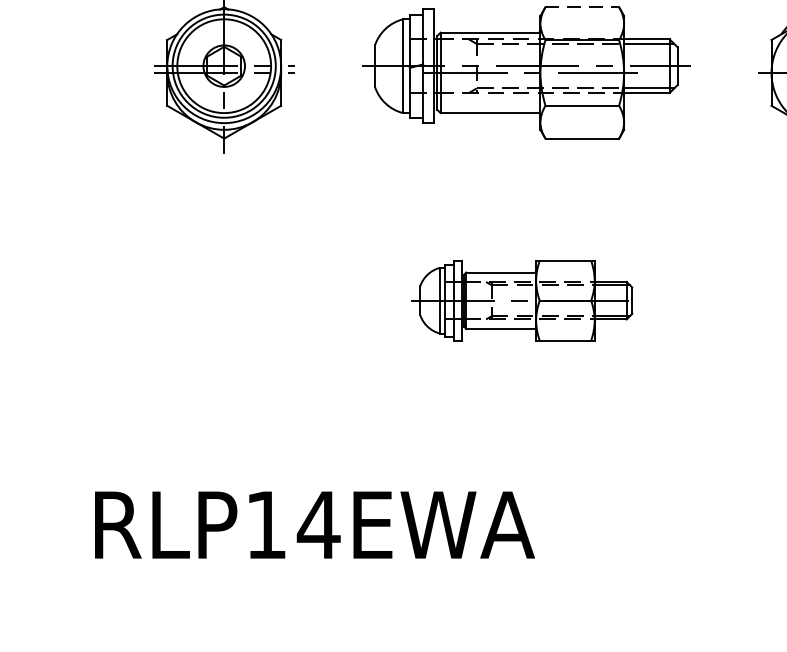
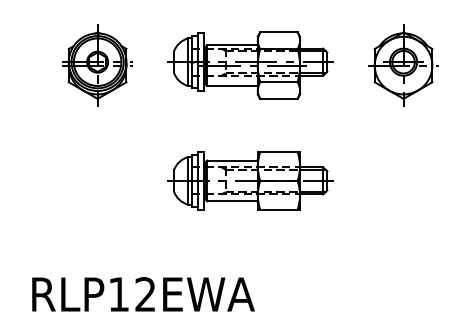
line: (581, 7) -> (278, 32), dashed -> solid
part: (526, 299) -> (250, 180), size x1.43
text: (318, 525) -> (145, 294), RLP14EWA -> RLP12EWA

